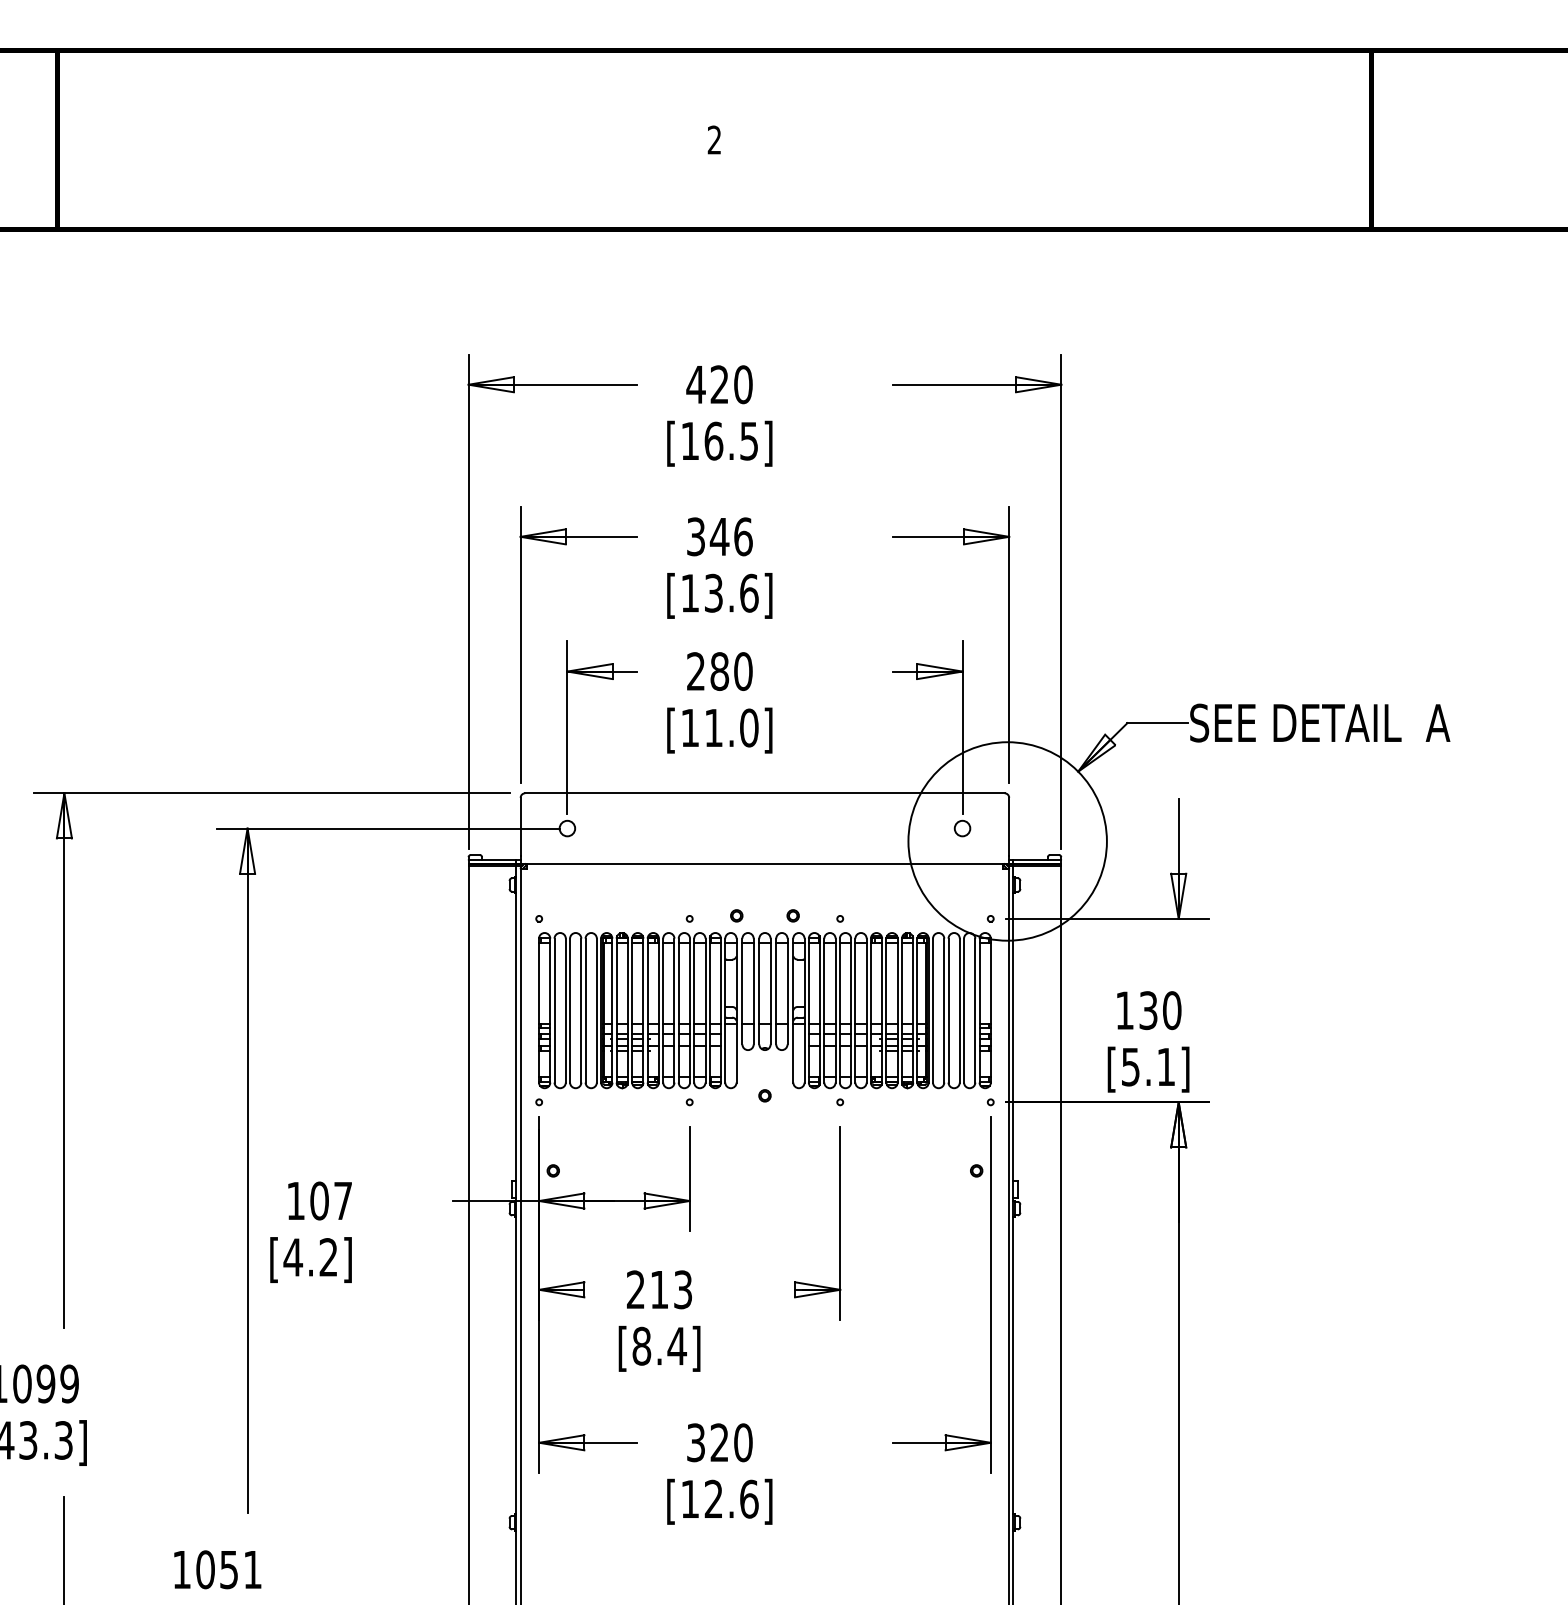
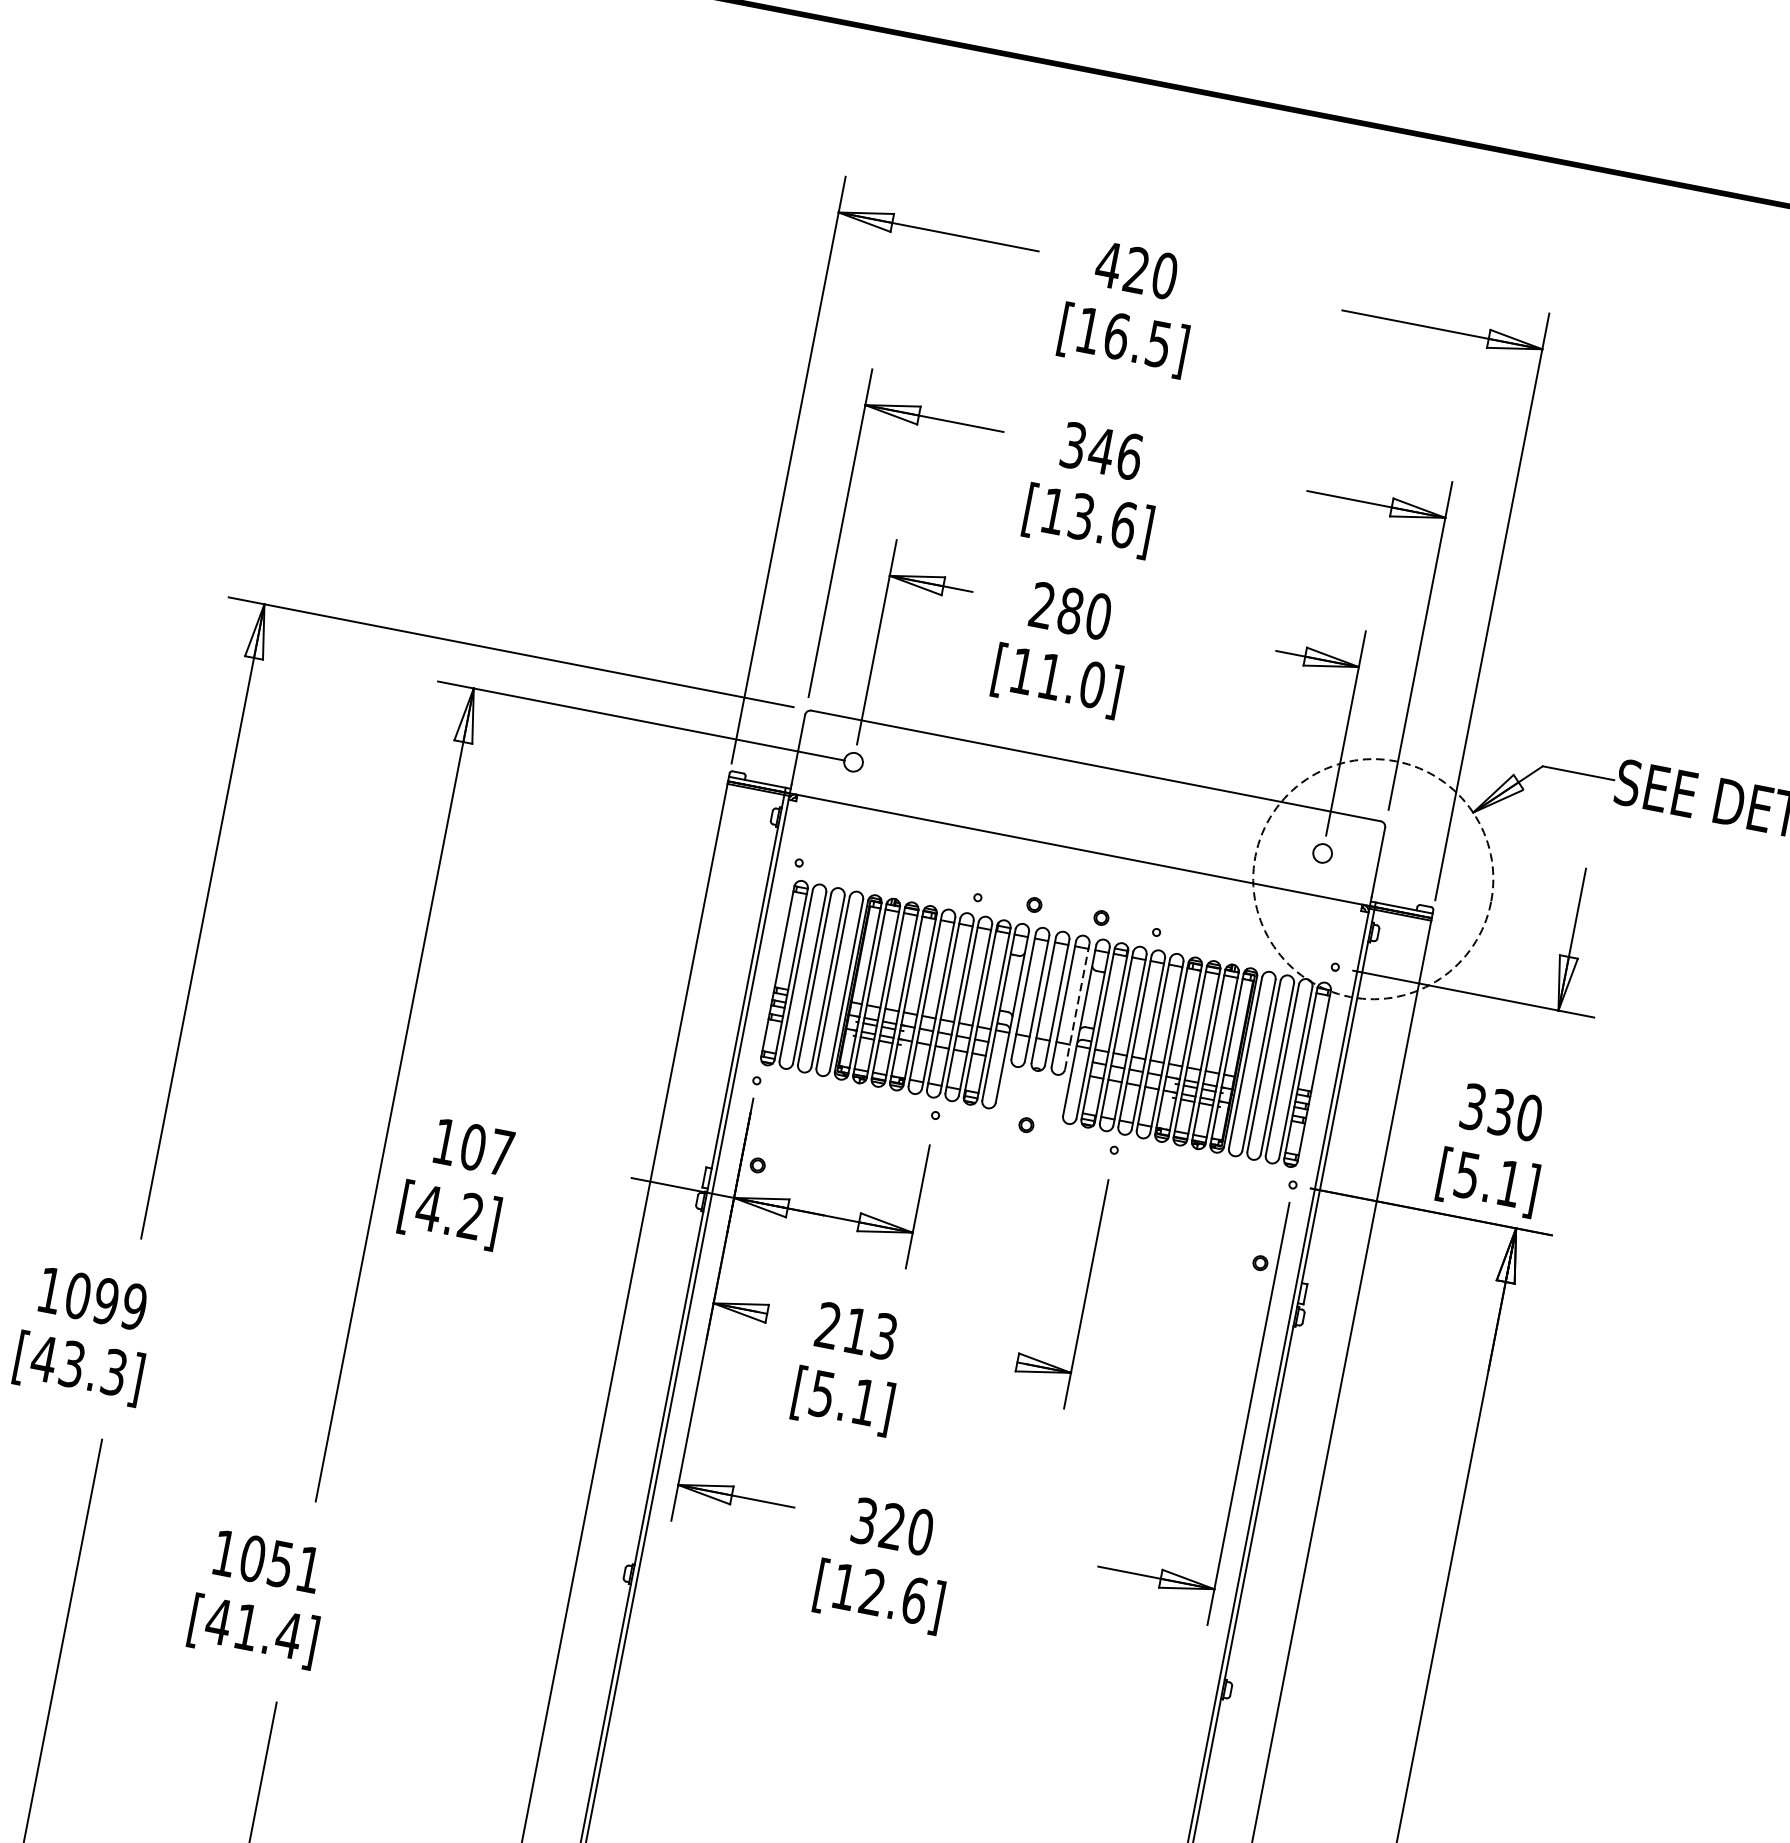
circle: (1007, 841) -> (1373, 879), solid -> dashed
line: (787, 991) -> (1077, 1006), solid -> dashed
text: (1124, 1010) -> (1472, 1106), 130 -> 330
text: (659, 1345) -> (843, 1397), [8.4] -> [5.1]

